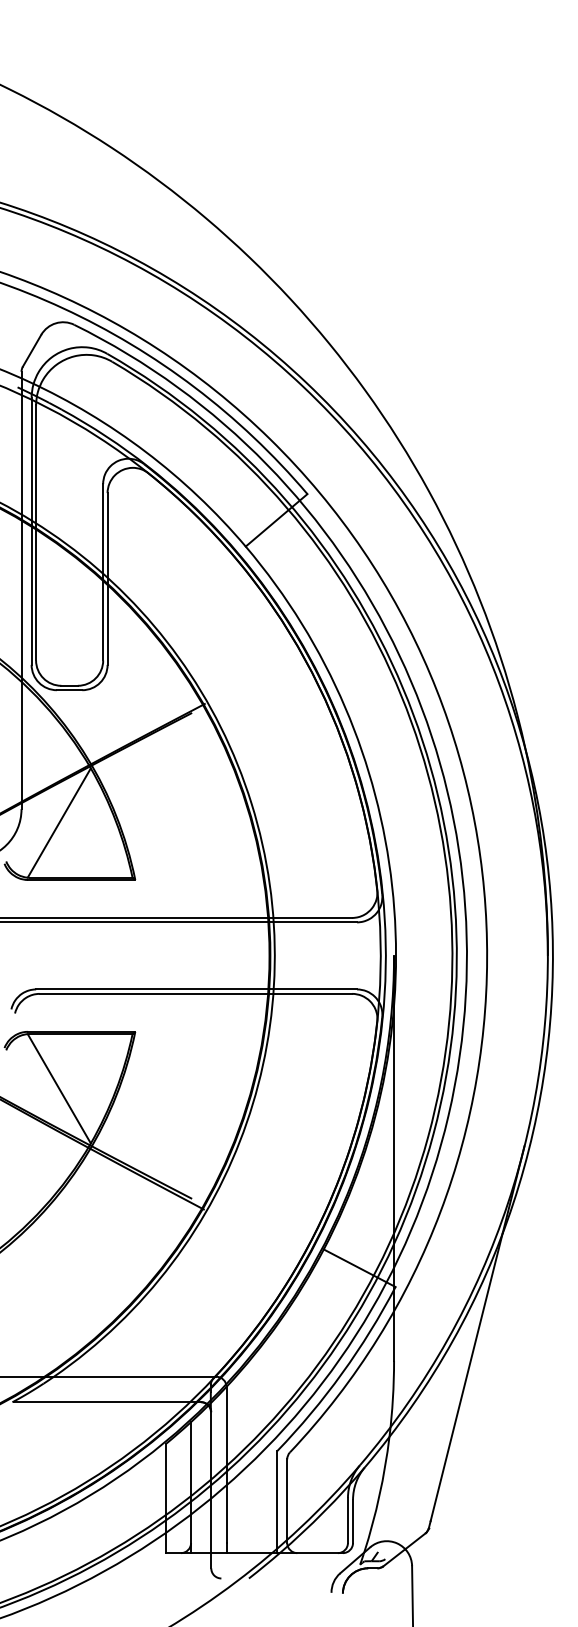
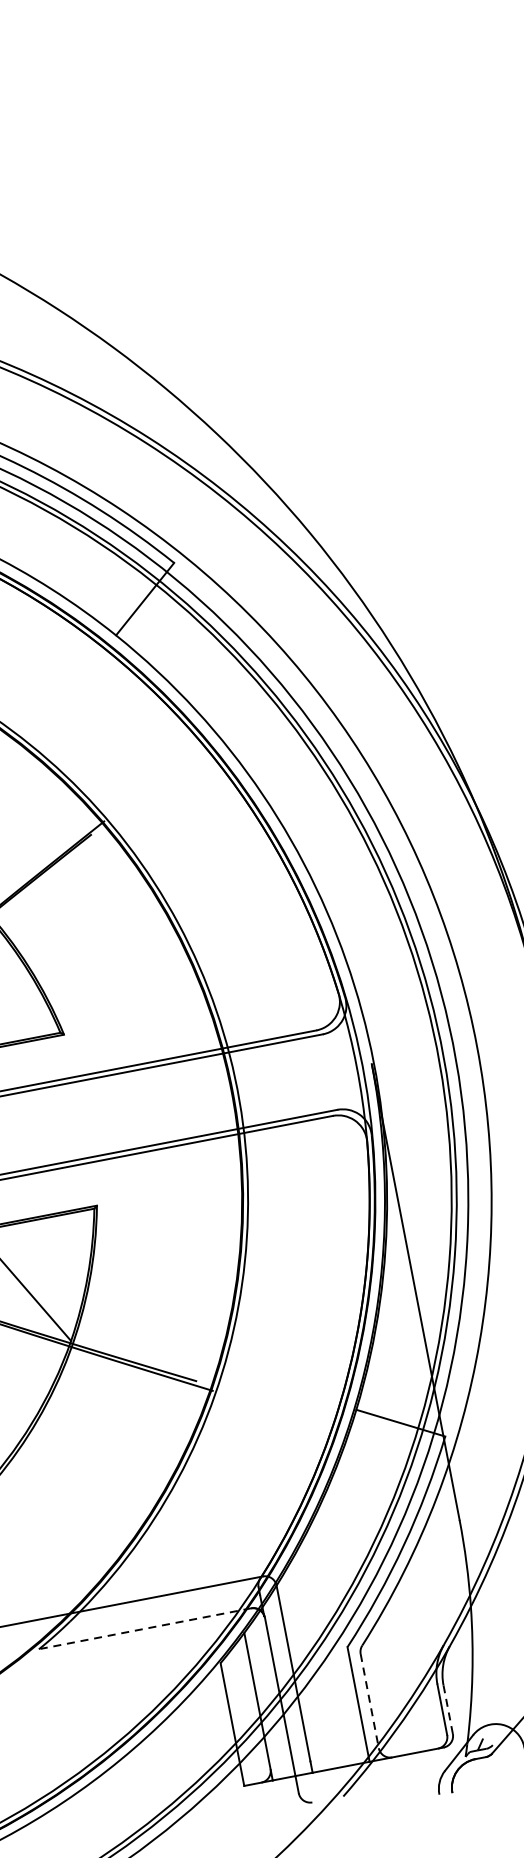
line: (107, 1402) -> (145, 1628), solid -> dashed
line: (287, 1501) -> (370, 1701), solid -> dashed
line: (353, 1521) -> (448, 1709), solid -> dashed

